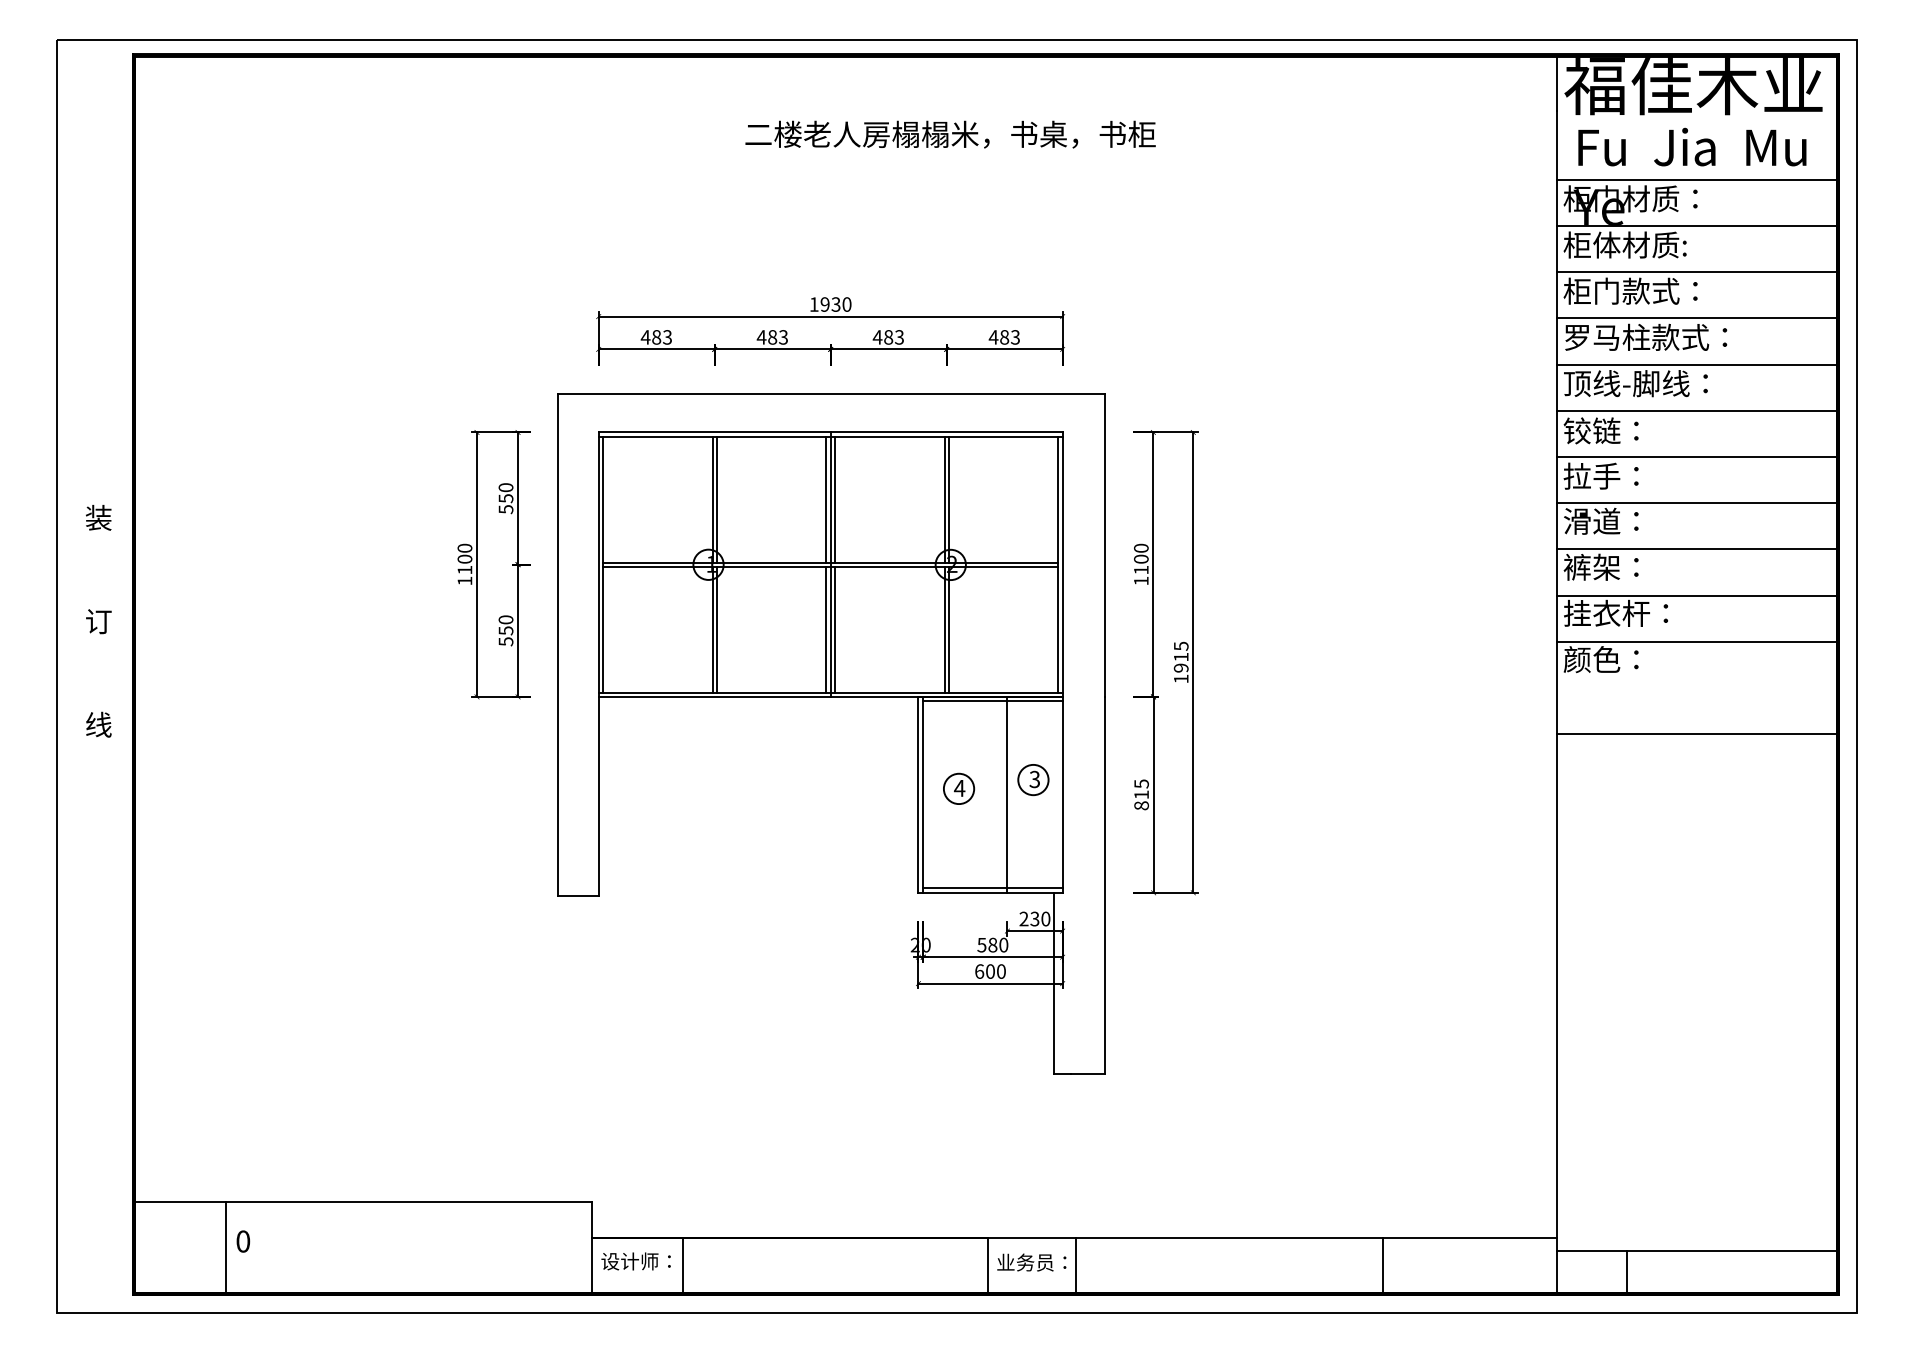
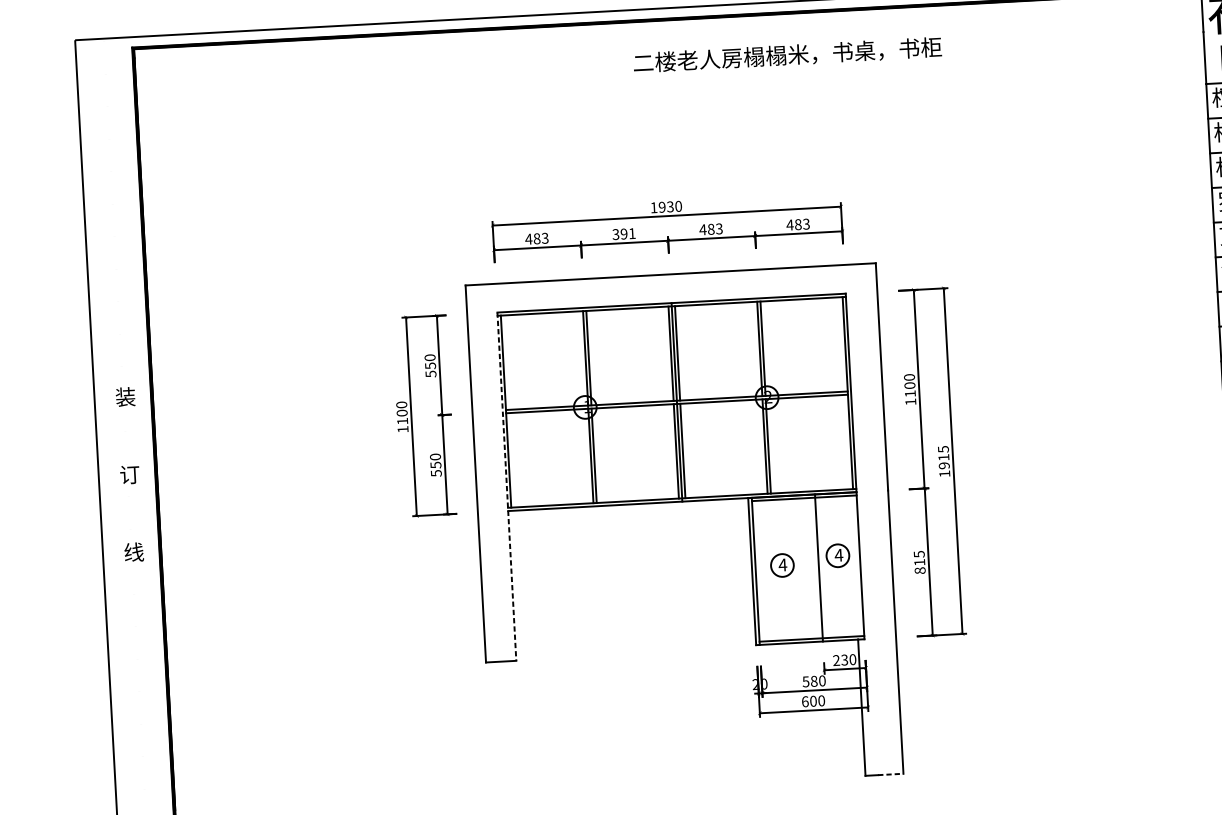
text: (950, 134) -> (787, 55), moved
text: (771, 337) -> (623, 234), 483 -> 391
line: (598, 664) -> (506, 486), solid -> dashed
text: (1034, 779) -> (838, 555), 3 -> 4
line: (1087, 1074) -> (890, 774), solid -> dashed

